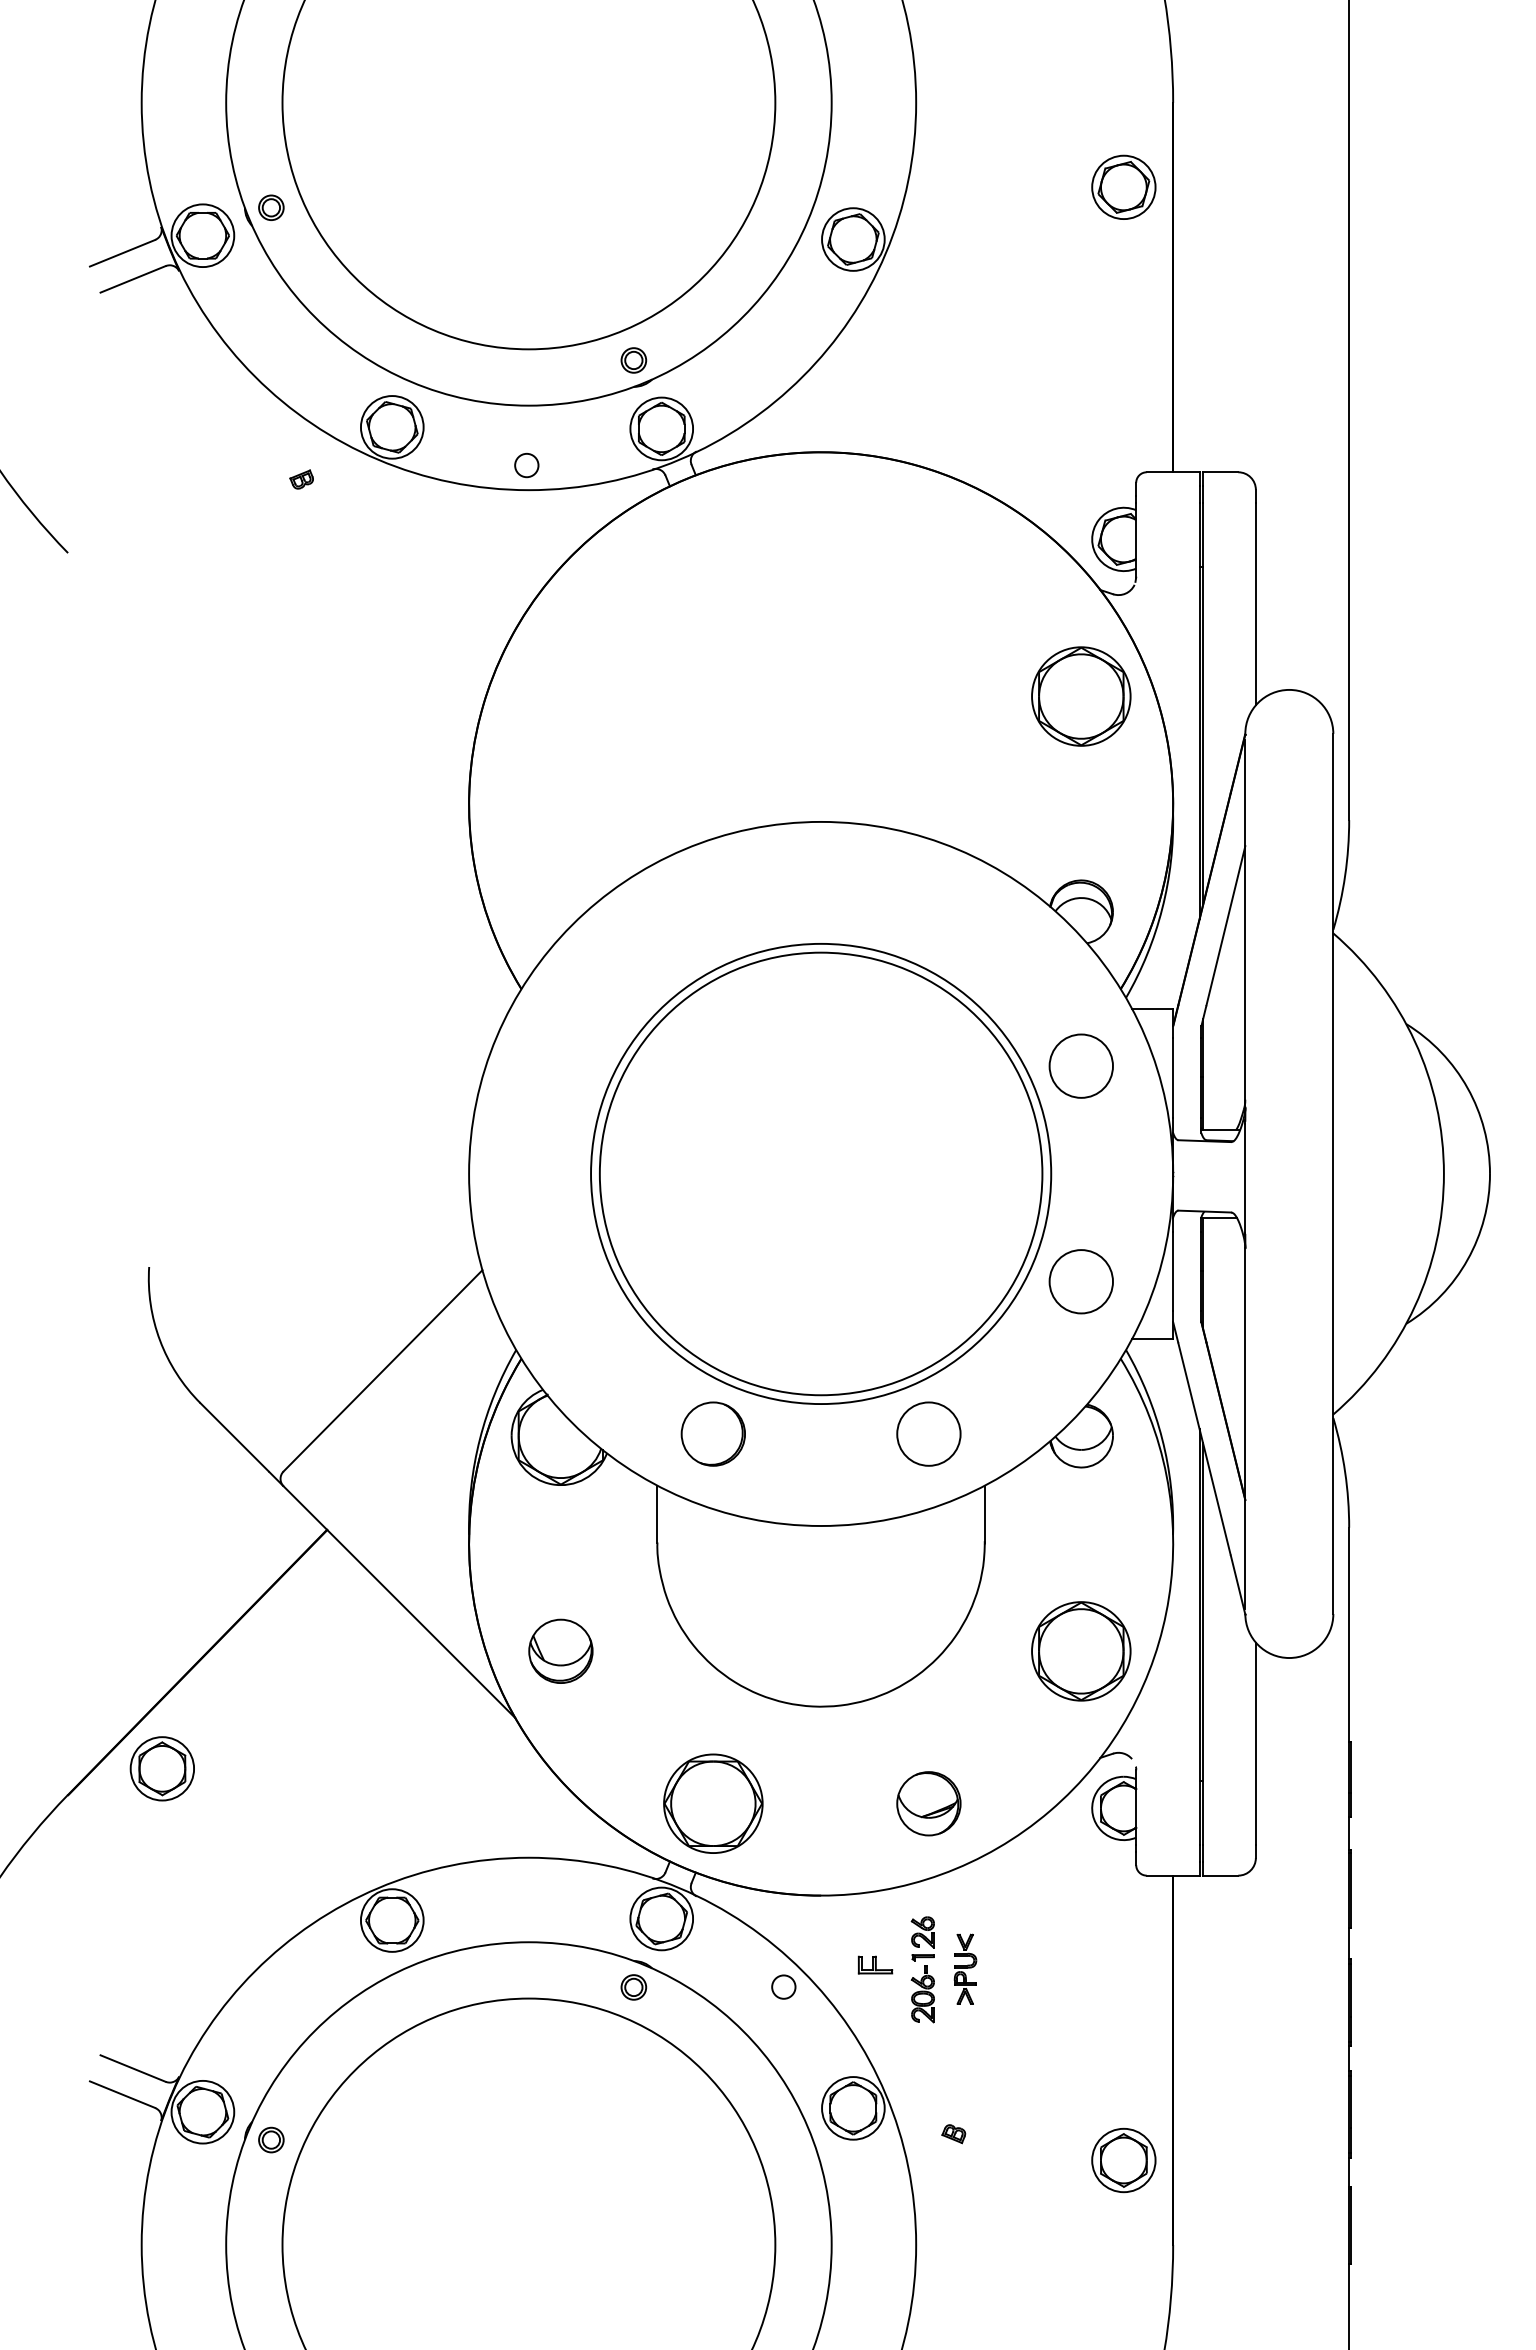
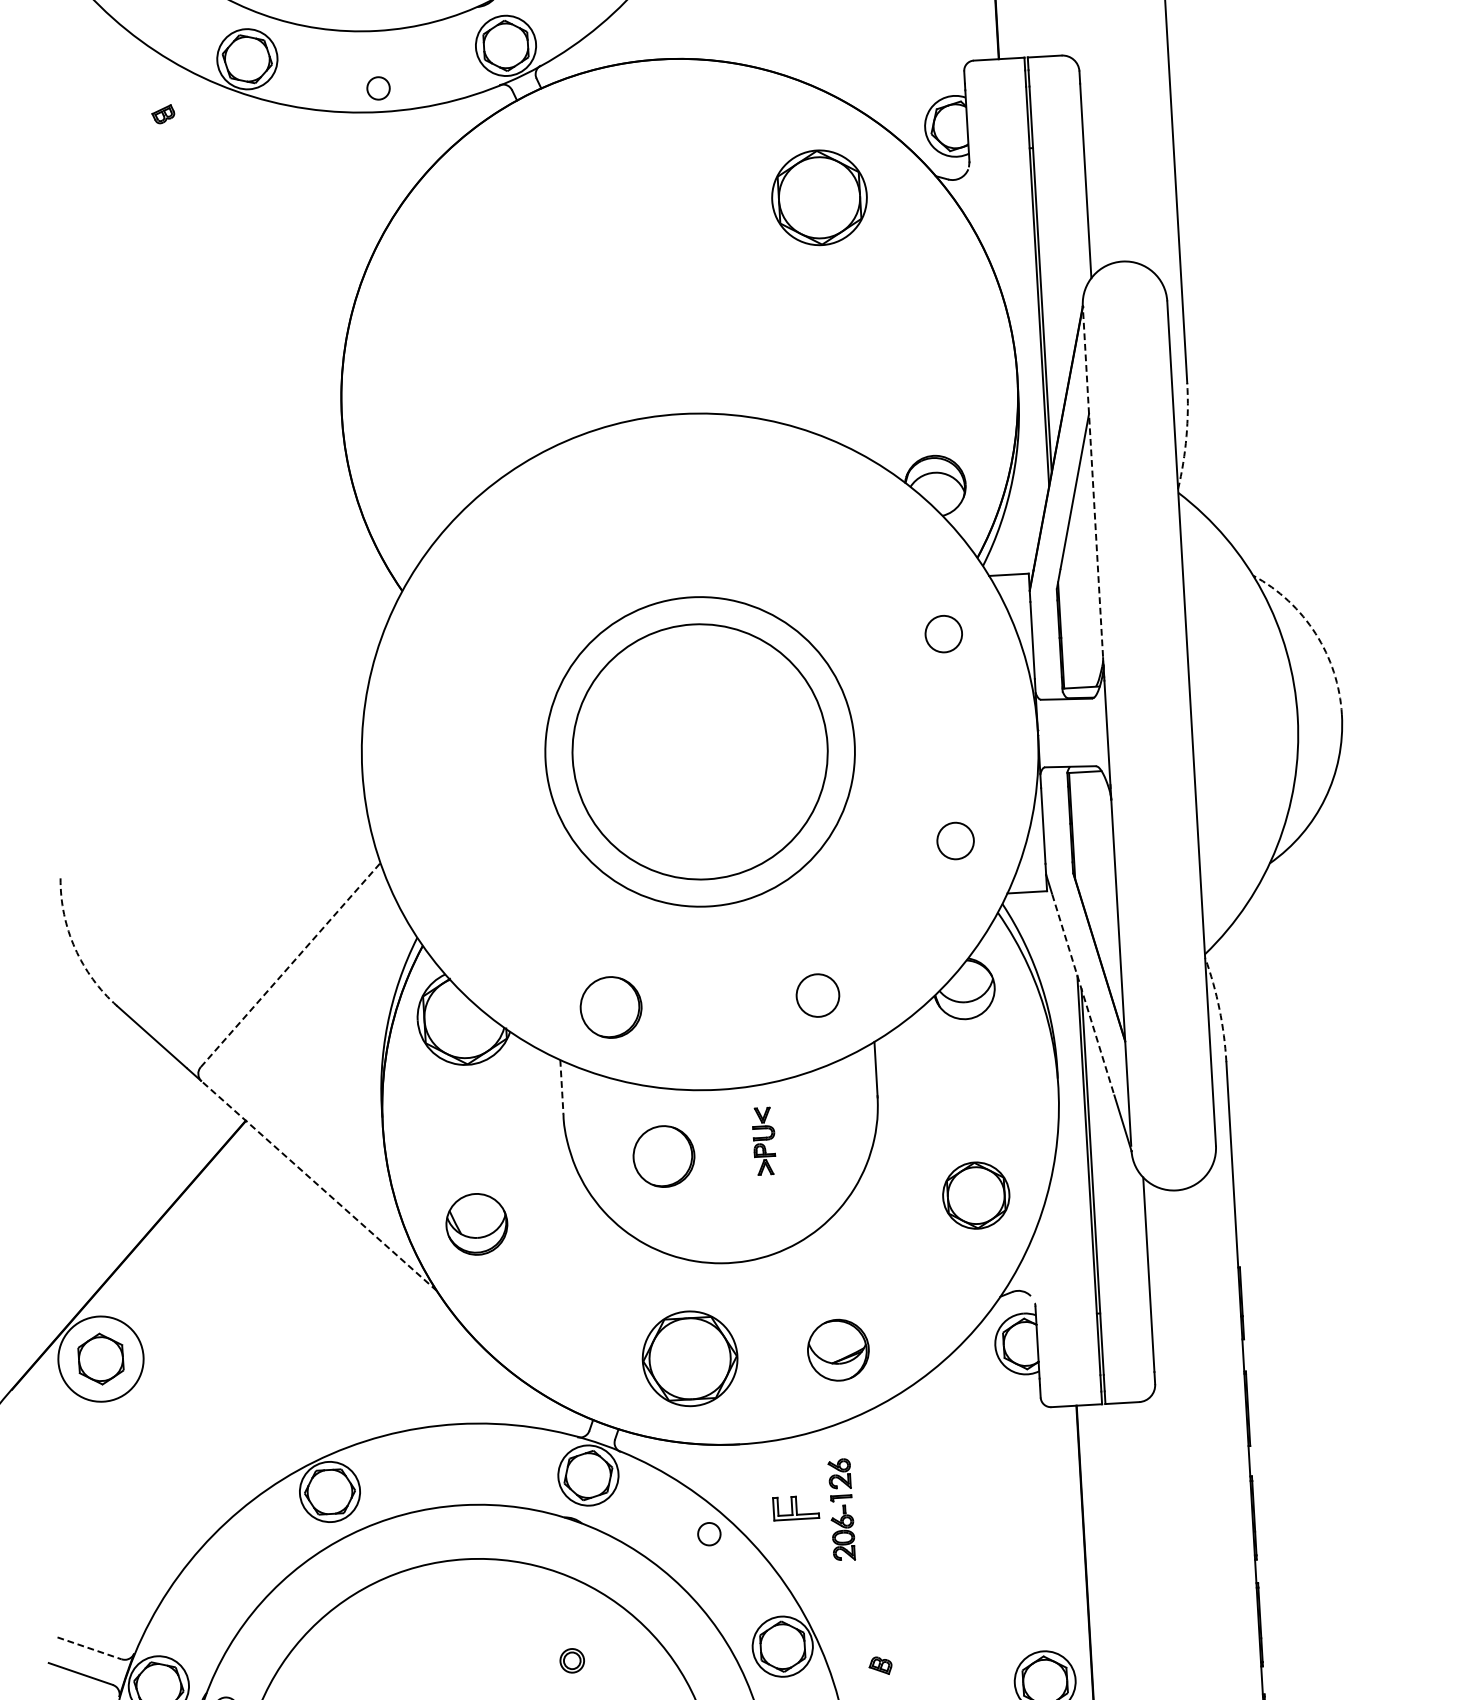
part: (1081, 696) -> (819, 197), moved
arc: (1345, 875) -> (1186, 436), solid -> dashed
line: (1245, 924) -> (1093, 489), solid -> dashed
circle: (1081, 1065) -> (943, 633), size x0.6
arc: (1467, 1088) -> (1315, 634), solid -> dashed
circle: (820, 1173) -> (699, 751), size x0.6
circle: (821, 1173) -> (700, 751), size x0.7
circle: (1080, 1281) -> (954, 840), size x0.6
arc: (160, 1340) -> (75, 948), solid -> dashed
line: (383, 1370) -> (291, 964), solid -> dashed
circle: (928, 1433) -> (817, 994), size x0.7
line: (1204, 1448) -> (1083, 994), solid -> dashed
arc: (1345, 1472) -> (1219, 1009), solid -> dashed
line: (657, 1514) -> (561, 1087), solid -> dashed
part: (758, 1591) -> (663, 1156), added
line: (399, 1602) -> (319, 1186), solid -> dashed
part: (1081, 1651) -> (976, 1195), size x0.7
circle: (162, 1768) -> (101, 1358), size x1.4
part: (713, 1803) -> (690, 1358), moved
part: (875, 1964) -> (796, 1507), size x1.4
part: (965, 1968) -> (764, 1140), moved
part: (633, 1987) -> (571, 1660), moved
line: (133, 2068) -> (89, 1648), solid -> dashed

